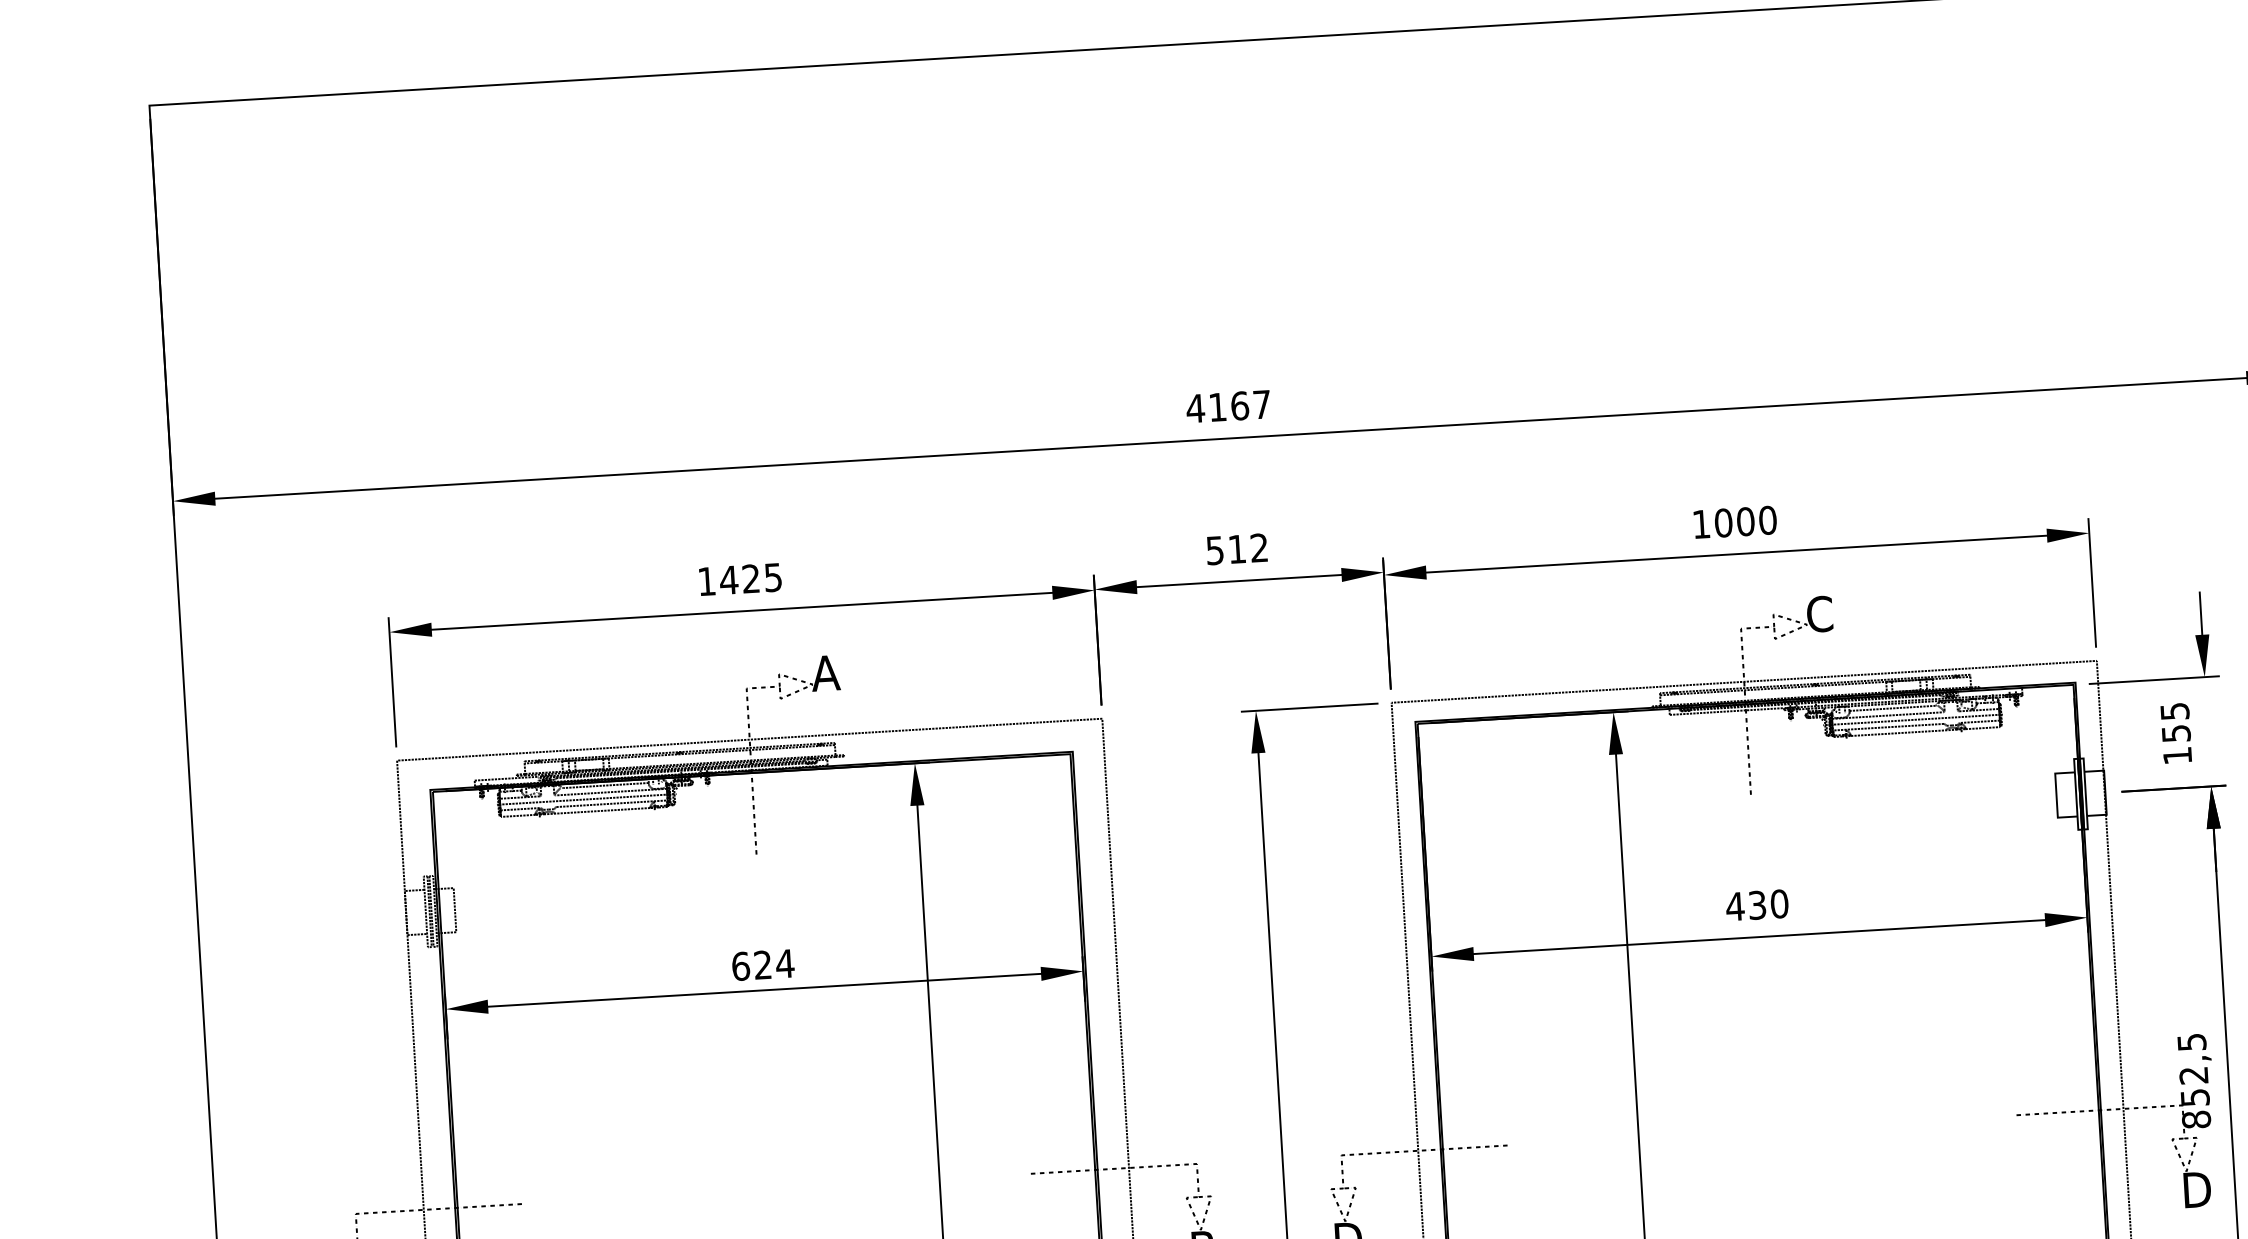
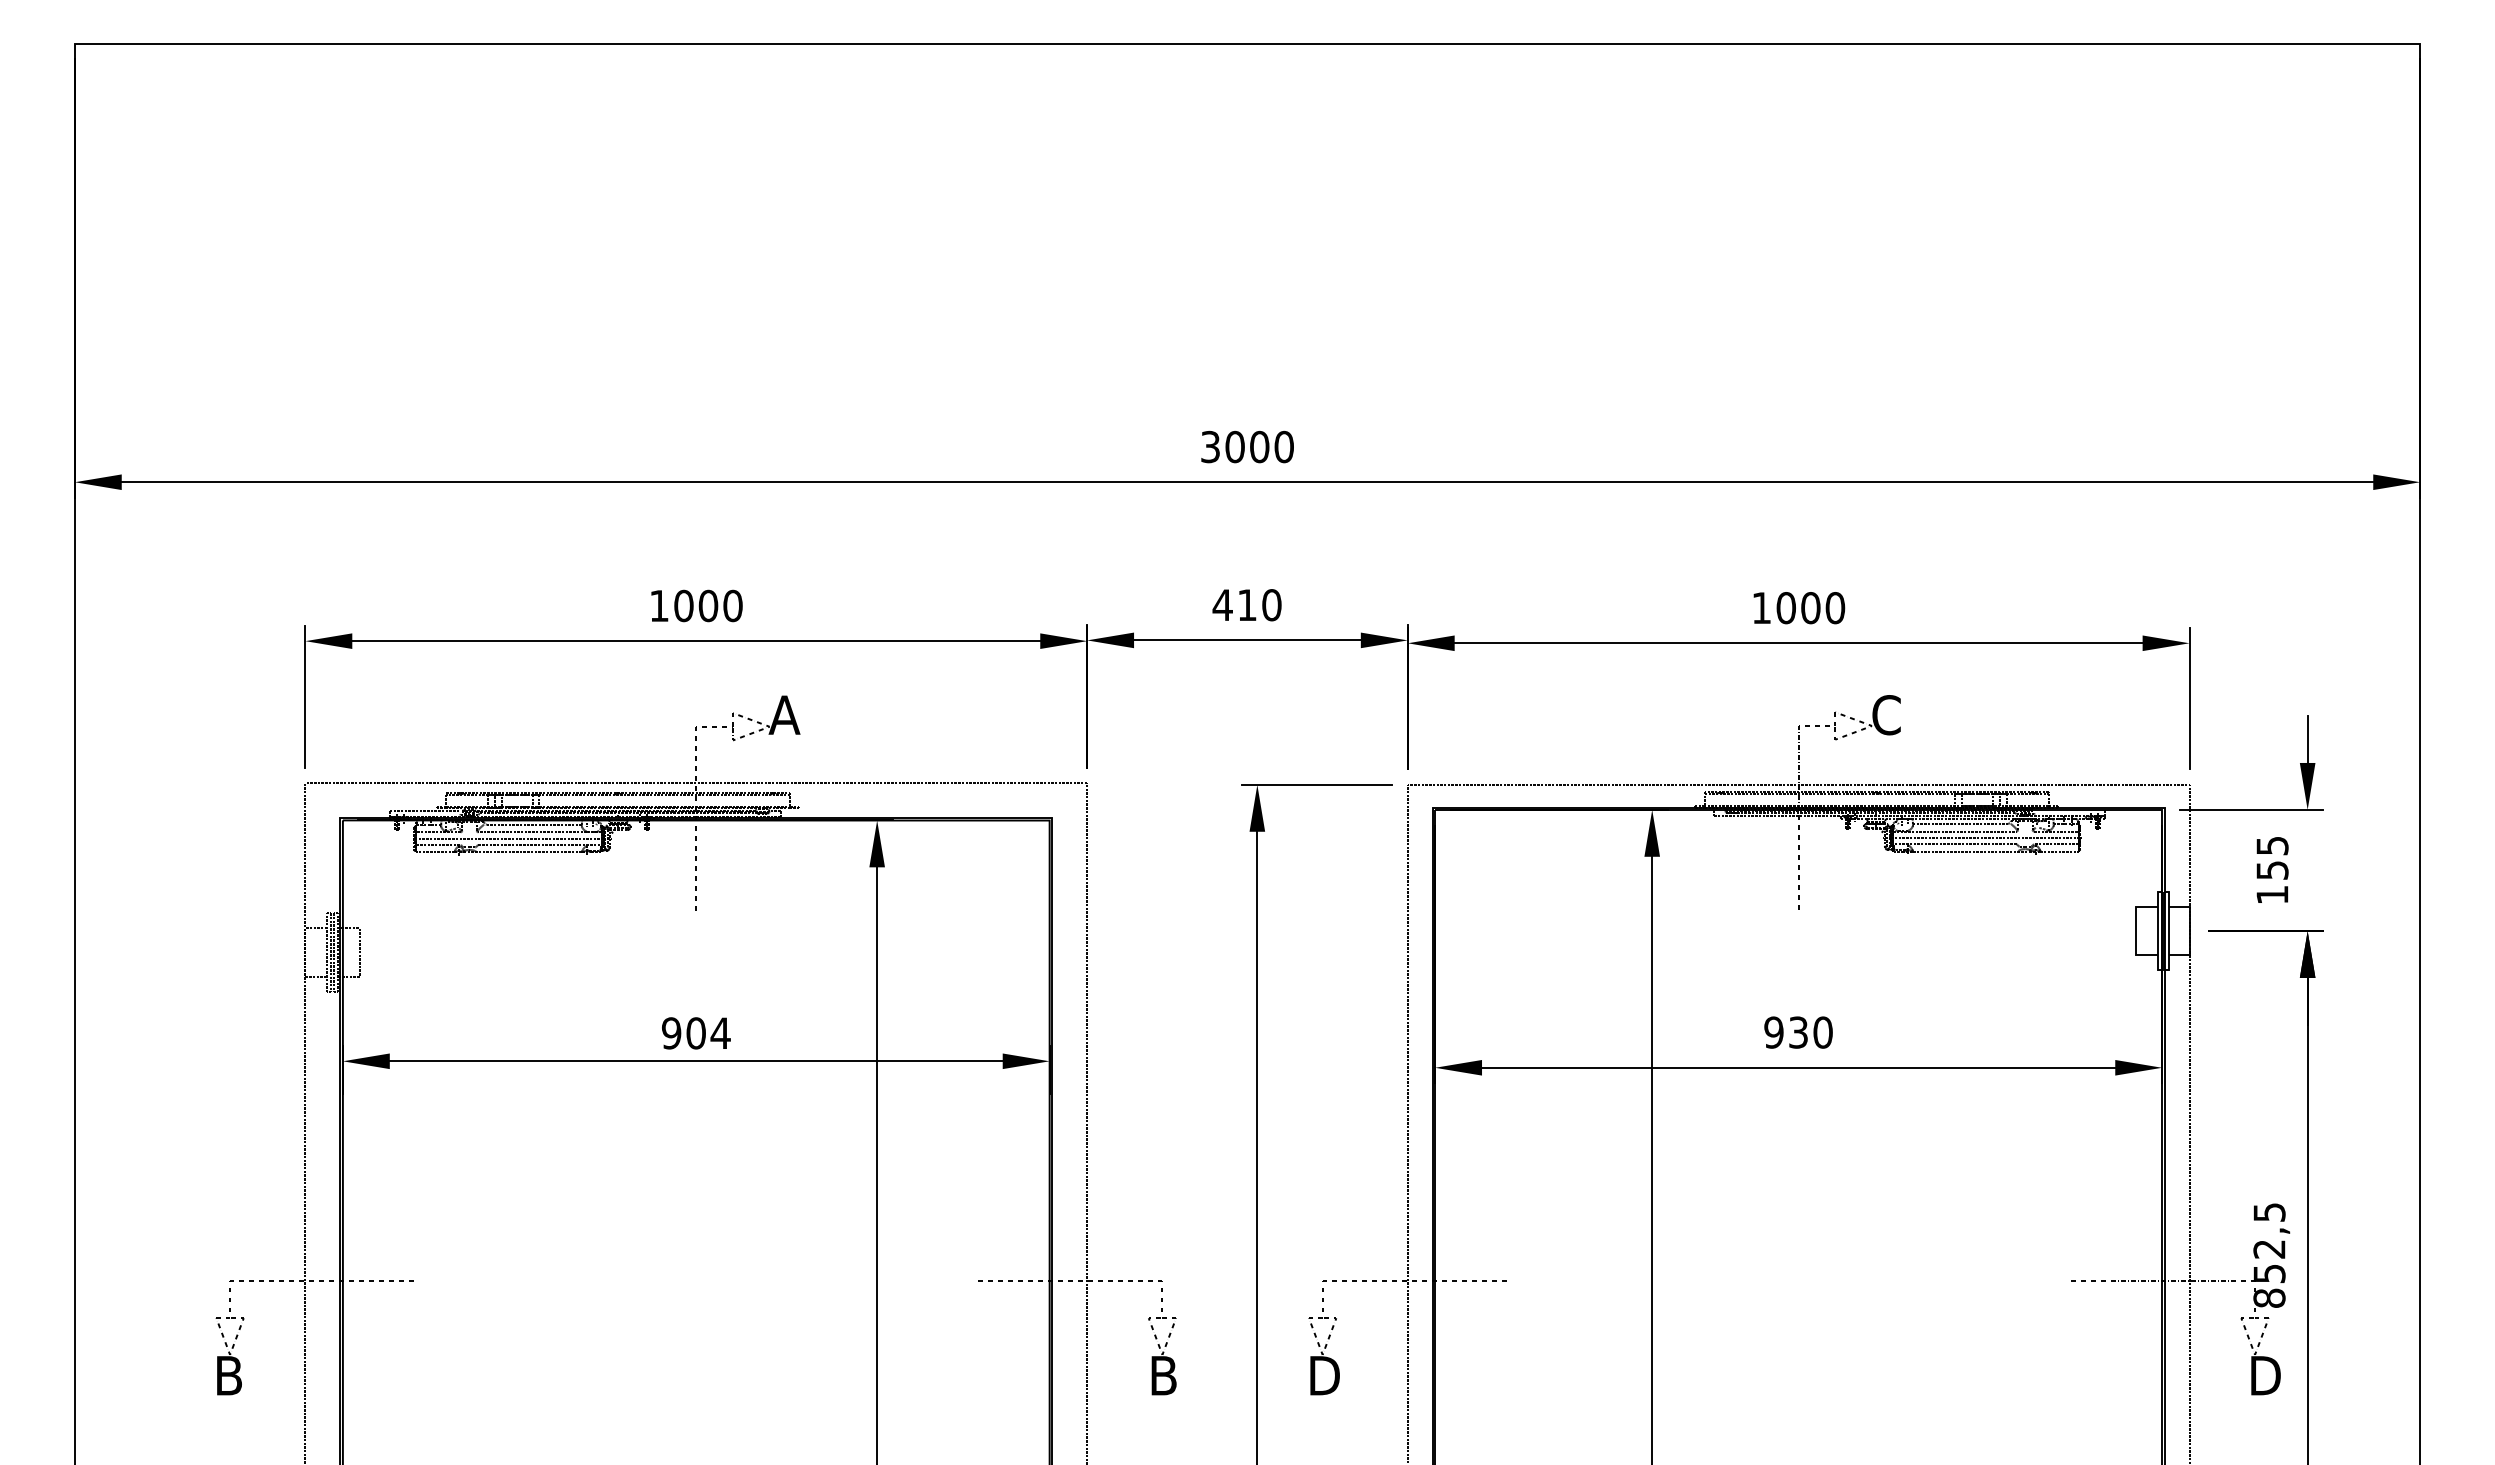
text: (1228, 406) -> (1246, 446), 4167 -> 3000
text: (1236, 549) -> (1246, 605), 512 -> 410
text: (750, 578) -> (707, 605), 1425 -> 1000
text: (1734, 906) -> (1773, 1032), 430 -> 930
text: (751, 965) -> (683, 1033), 624 -> 904

